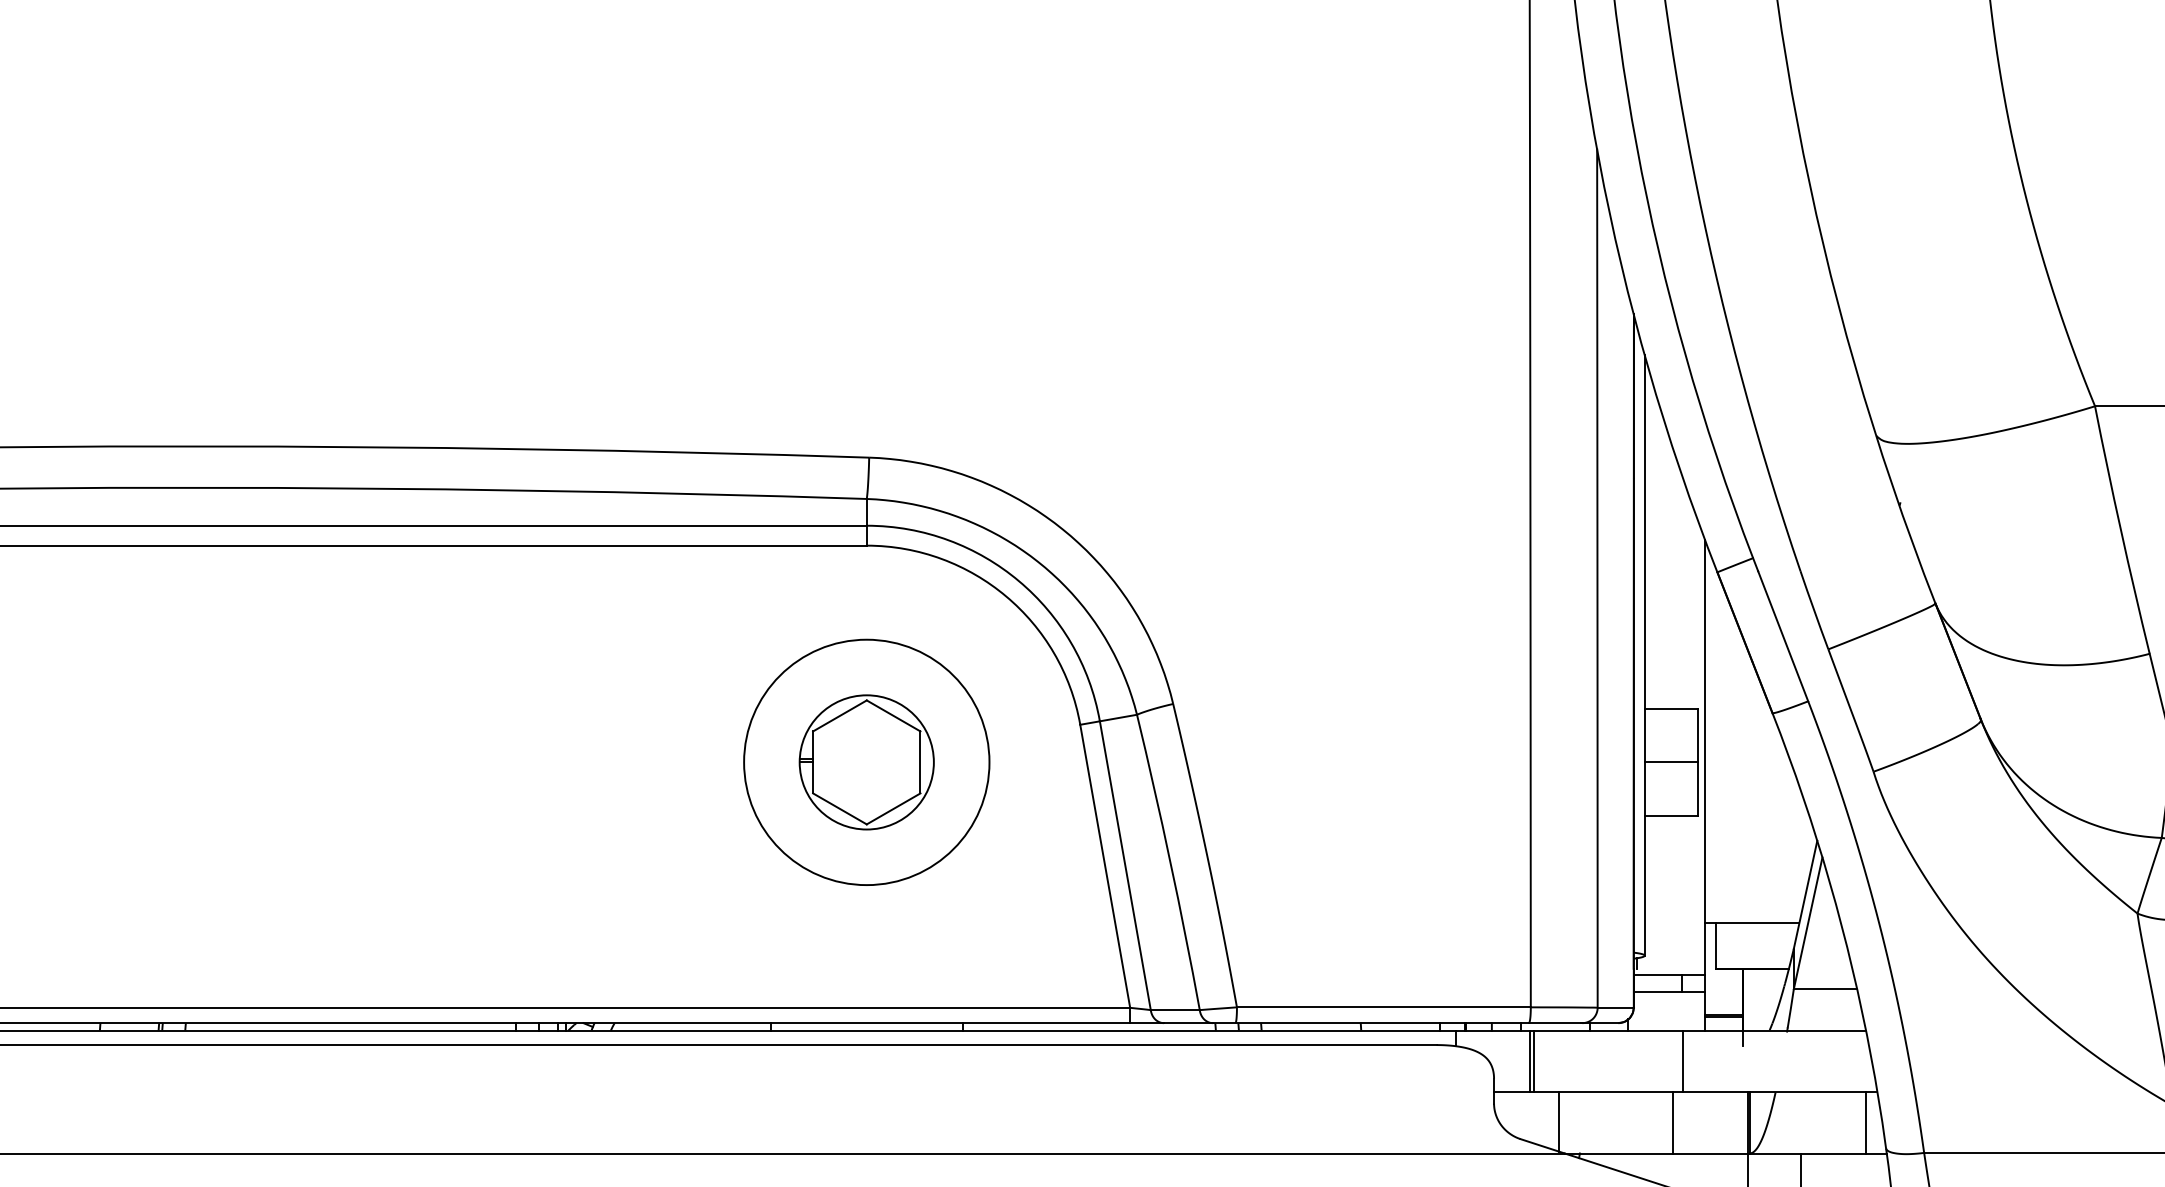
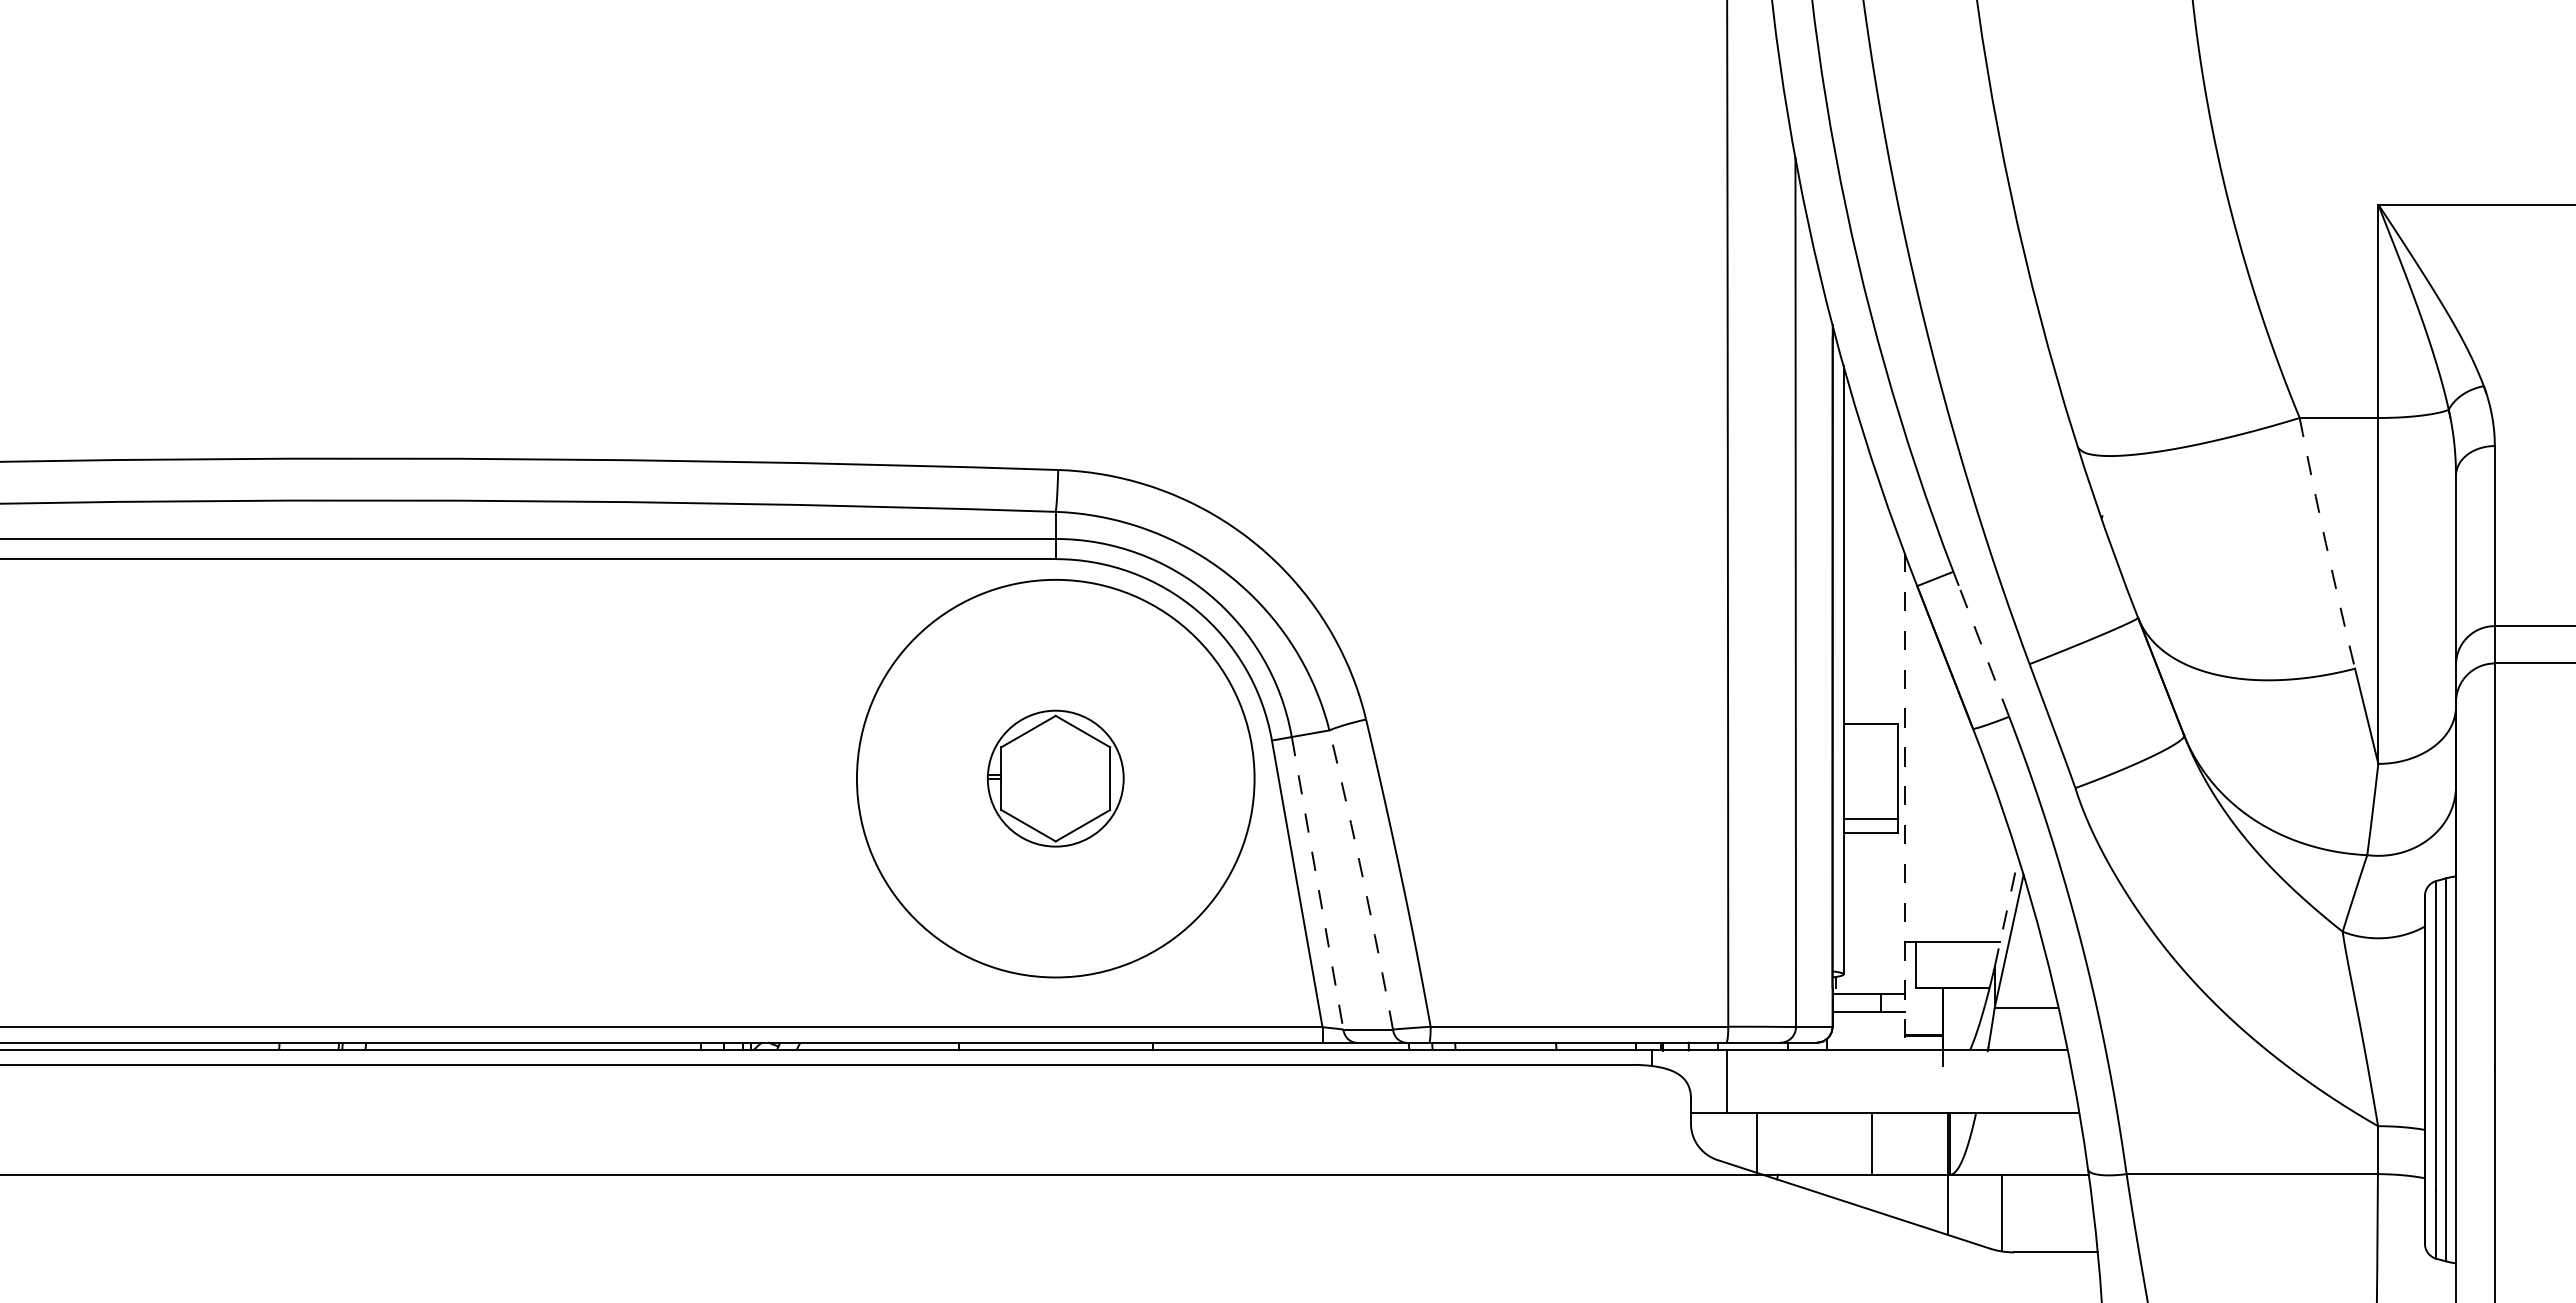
arc: (2120, 530) -> (2325, 543), solid -> dashed
line: (1782, 635) -> (1983, 650), solid -> dashed
circle: (866, 762) -> (1055, 778), size x1.6
line: (1671, 762) -> (1870, 818), moved
line: (1704, 784) -> (1904, 801), solid -> dashed
arc: (1170, 861) -> (1363, 879), solid -> dashed
line: (1125, 865) -> (1317, 883), solid -> dashed
line: (1805, 894) -> (2006, 912), solid -> dashed
line: (1534, 1061) -> (1731, 1081), removed
line: (1683, 1061) -> (1882, 1081), removed
line: (1865, 1122) -> (2067, 1143), removed

